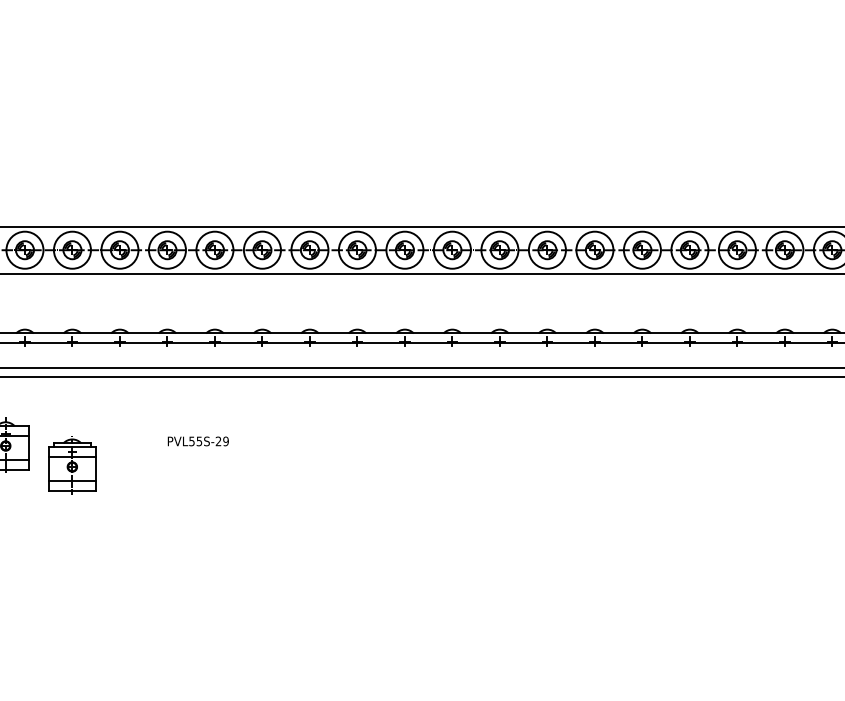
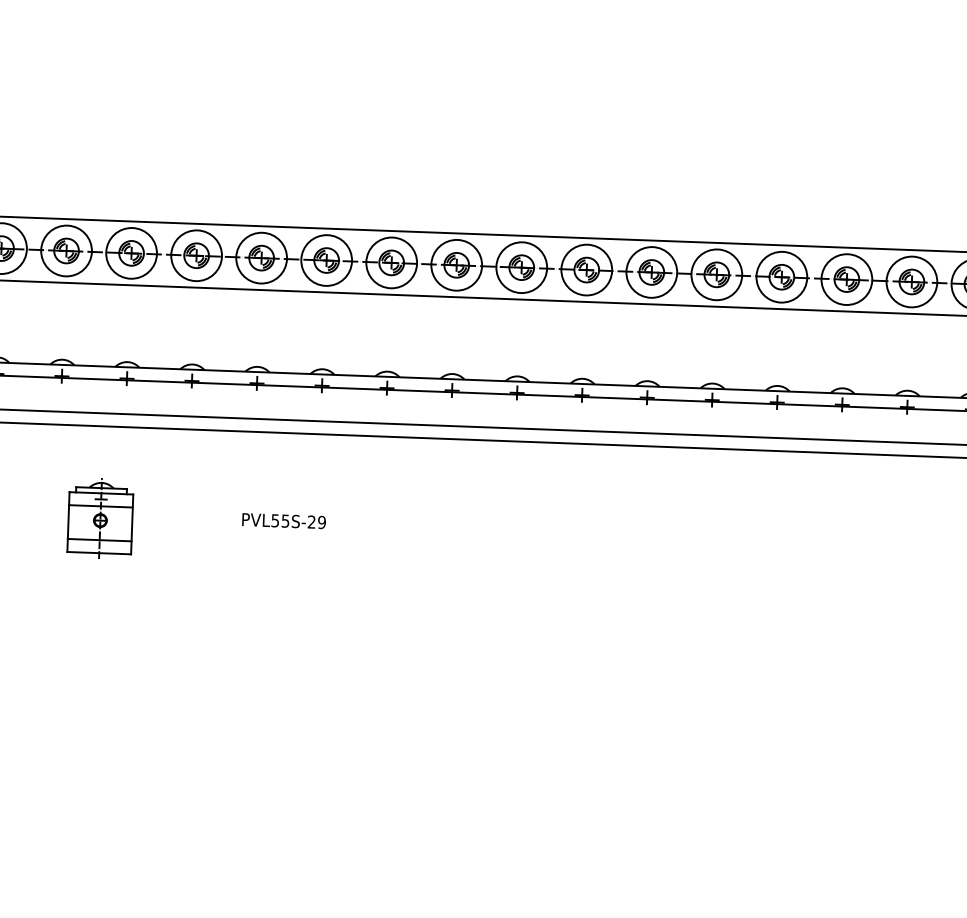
text: (197, 441) -> (282, 521), moved
part: (72, 465) -> (100, 518), moved

